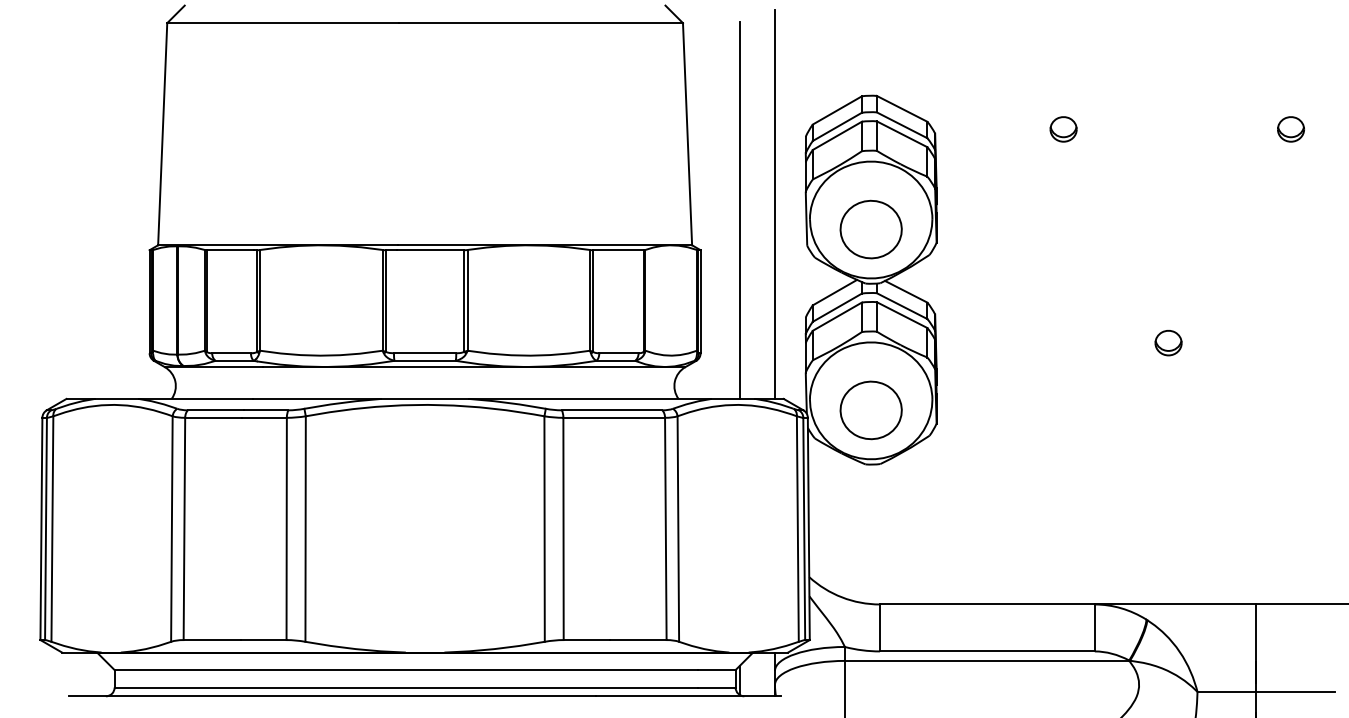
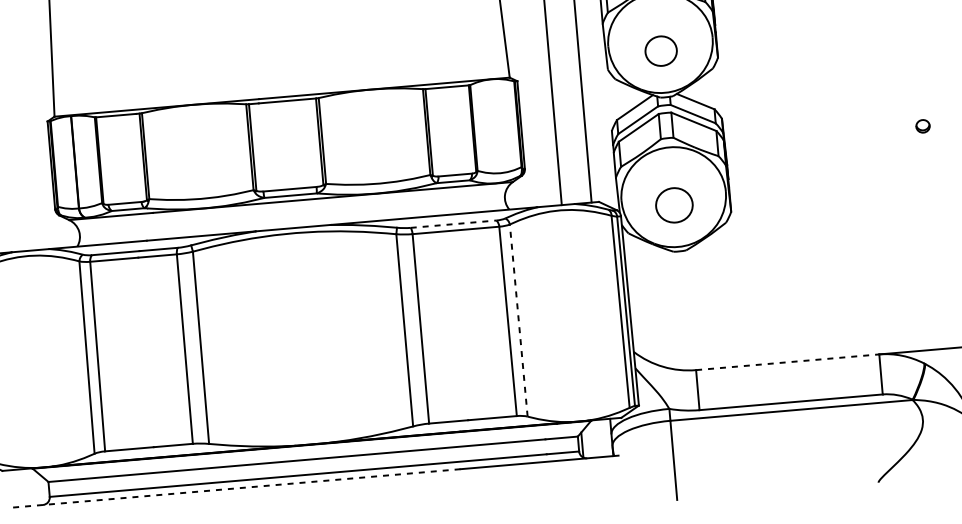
part: (870, 229) -> (660, 51), size x0.6
part: (1168, 343) -> (923, 126), size x0.6
line: (612, 410) -> (453, 224), solid -> dashed
part: (870, 410) -> (673, 205), size x0.7
line: (678, 529) -> (518, 320), solid -> dashed
line: (987, 604) -> (787, 362), solid -> dashed
line: (331, 696) -> (235, 488), solid -> dashed

